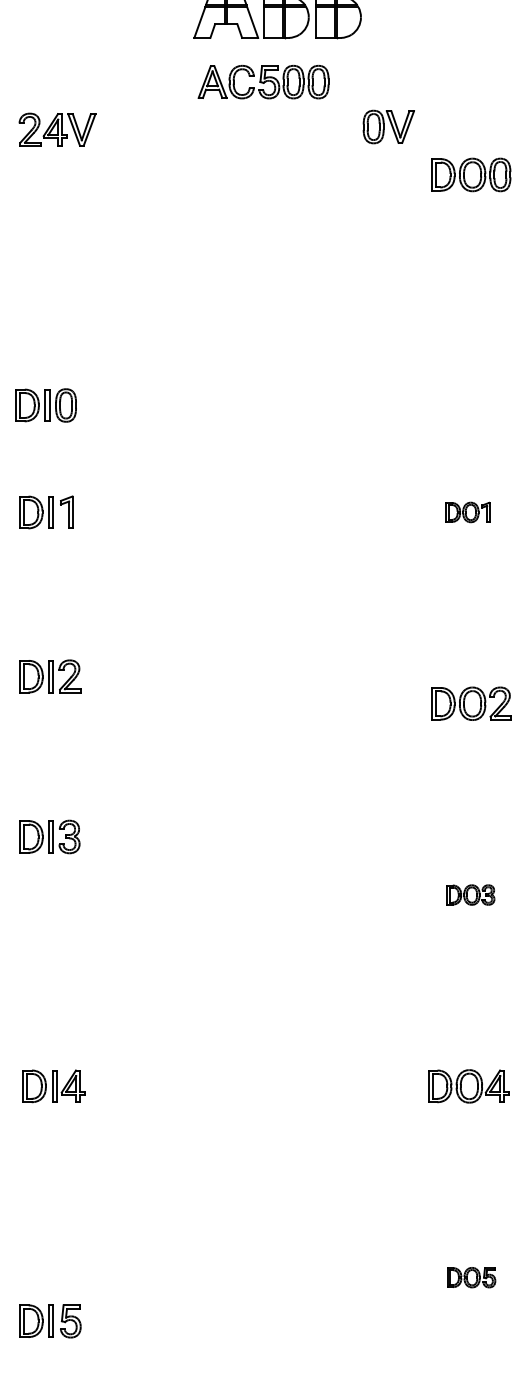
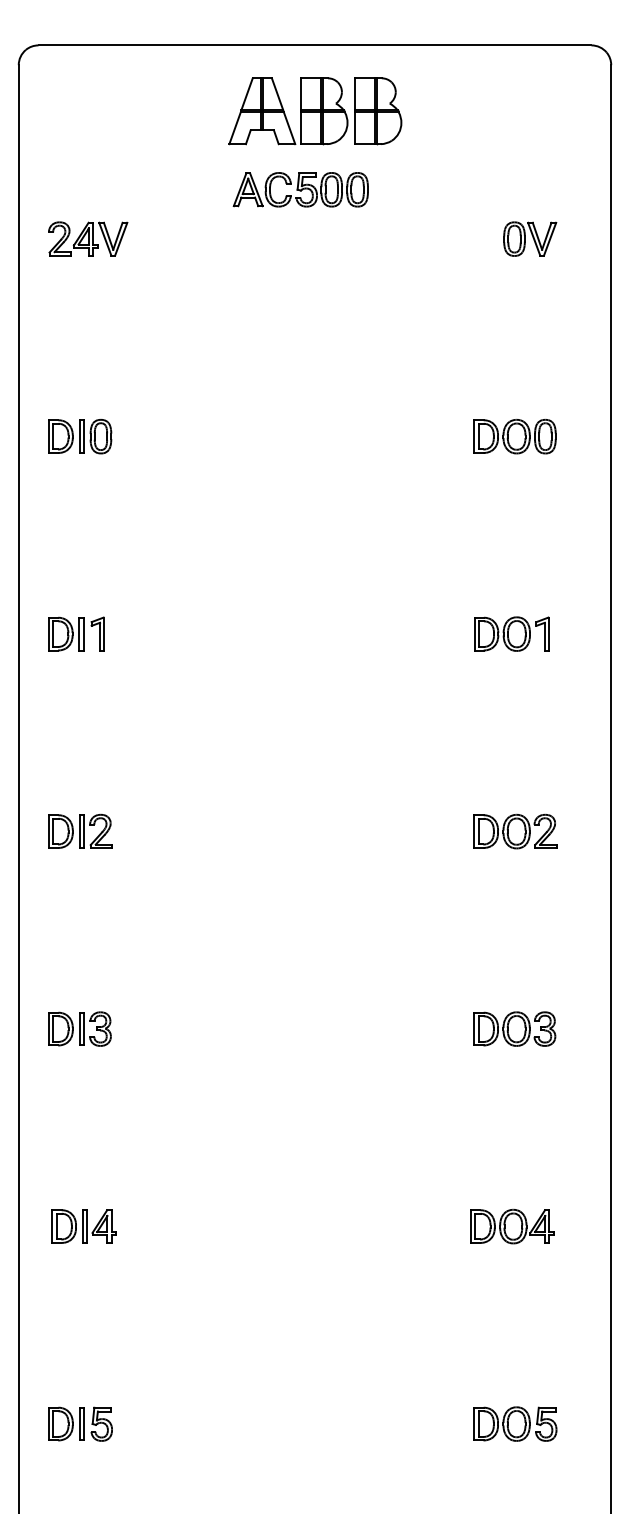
part: (389, 126) -> (530, 238), moved
part: (470, 174) -> (514, 436), moved
part: (46, 405) -> (80, 436), moved
part: (467, 511) -> (511, 633), size x1.67
part: (50, 675) -> (80, 830), moved
part: (49, 836) -> (79, 1028), moved
part: (470, 894) -> (514, 1028), size x1.67
part: (471, 1277) -> (515, 1423), size x1.67
part: (50, 1320) -> (80, 1423), moved

